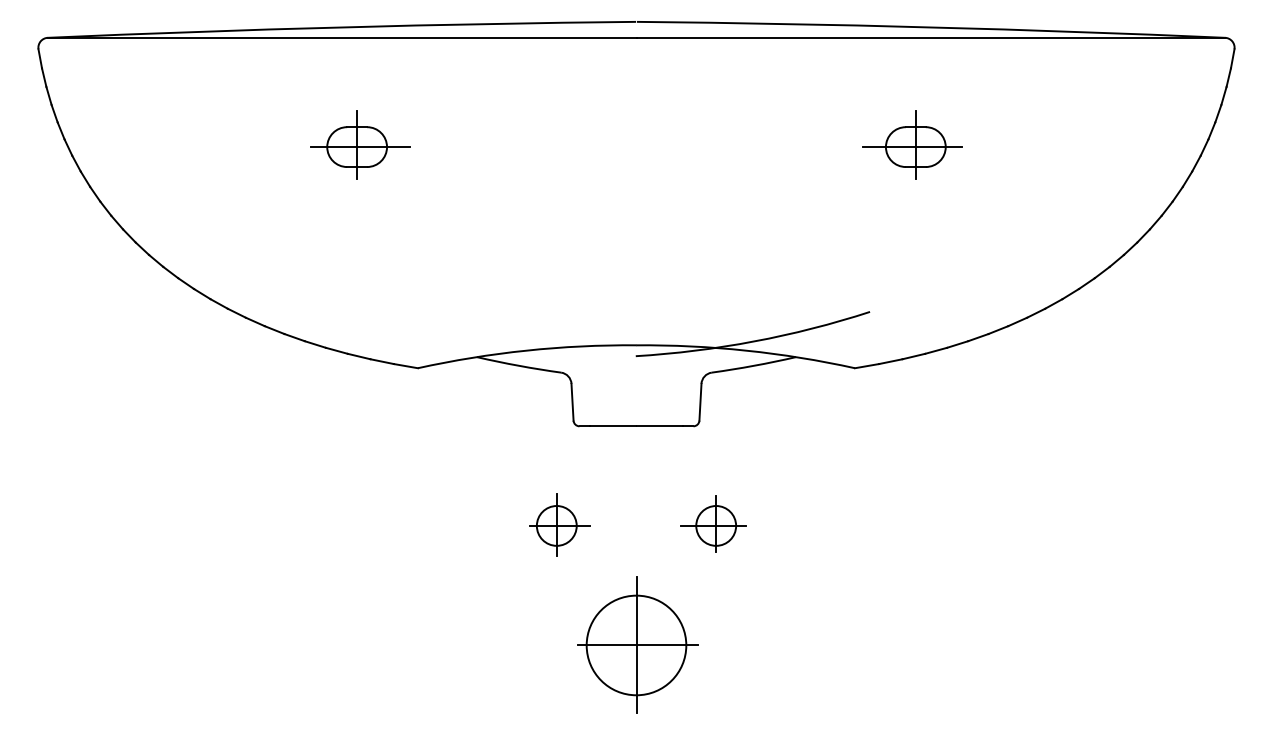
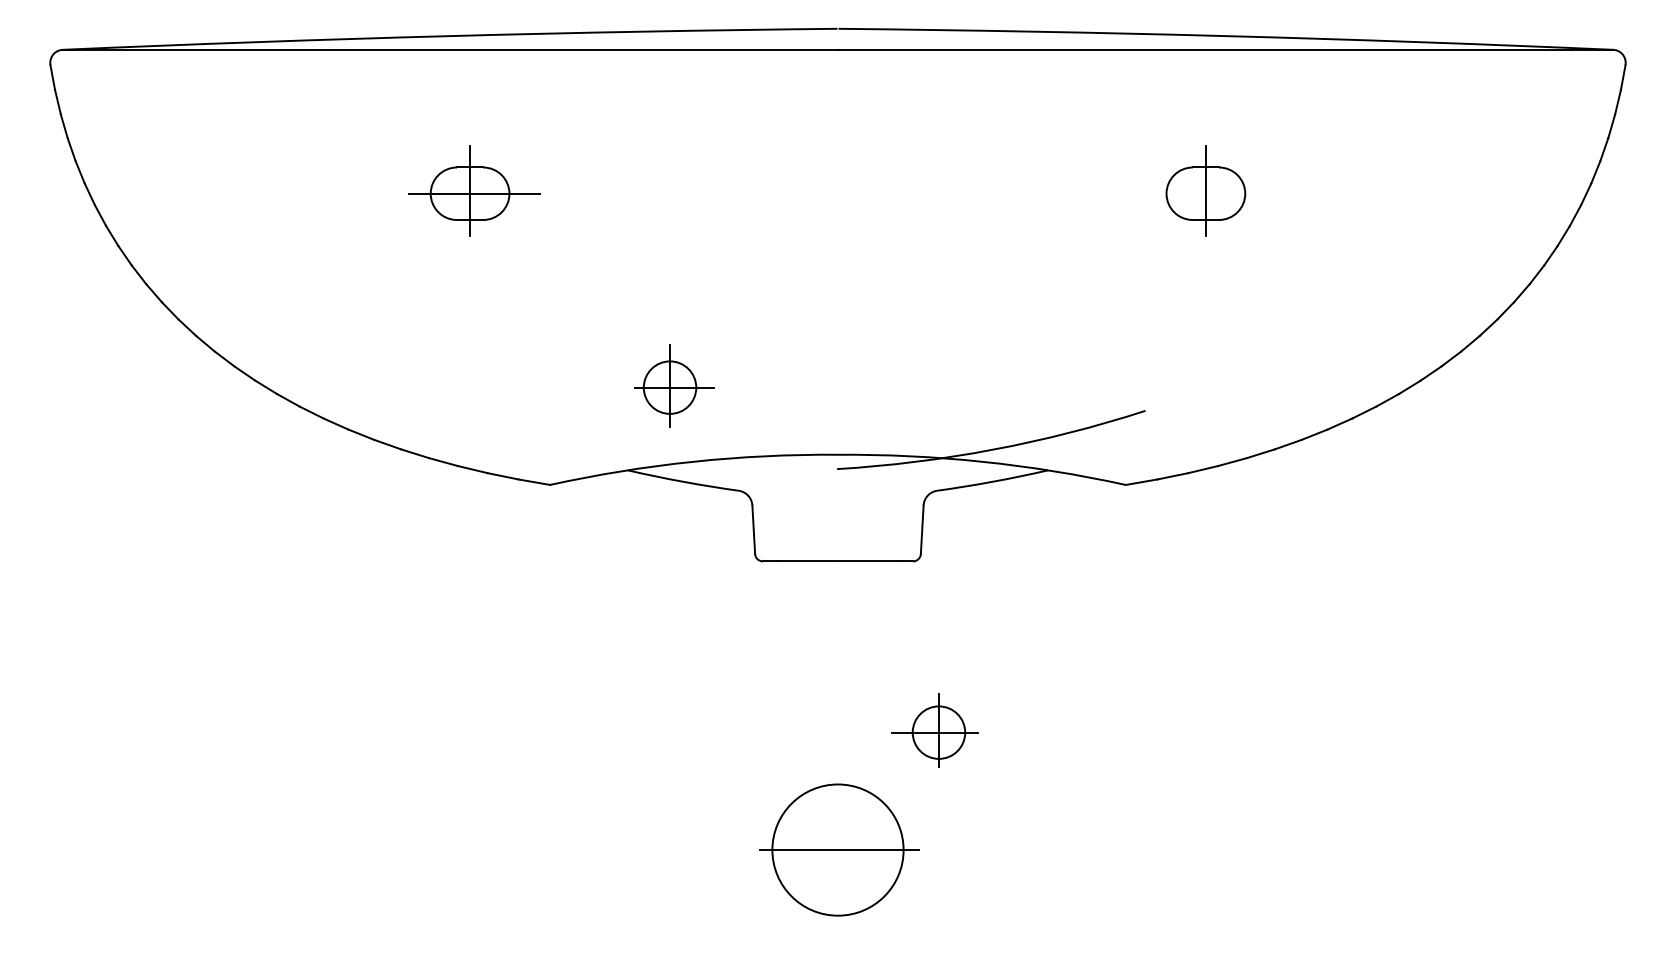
line: (912, 146) -> (1201, 193), removed
part: (560, 524) -> (674, 385), moved
part: (712, 524) -> (934, 730), moved
line: (636, 645) -> (838, 849), removed

